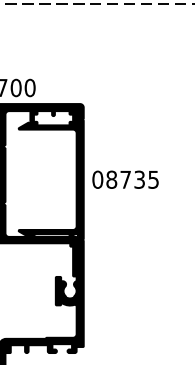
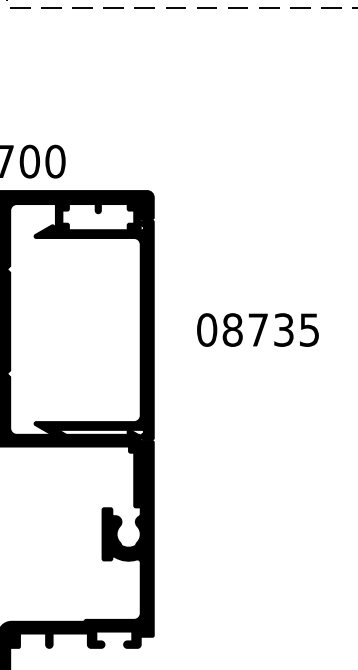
text: (125, 179) -> (257, 329), moved

